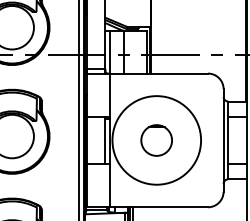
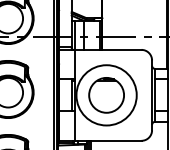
part: (156, 140) -> (106, 95), size x1.67

